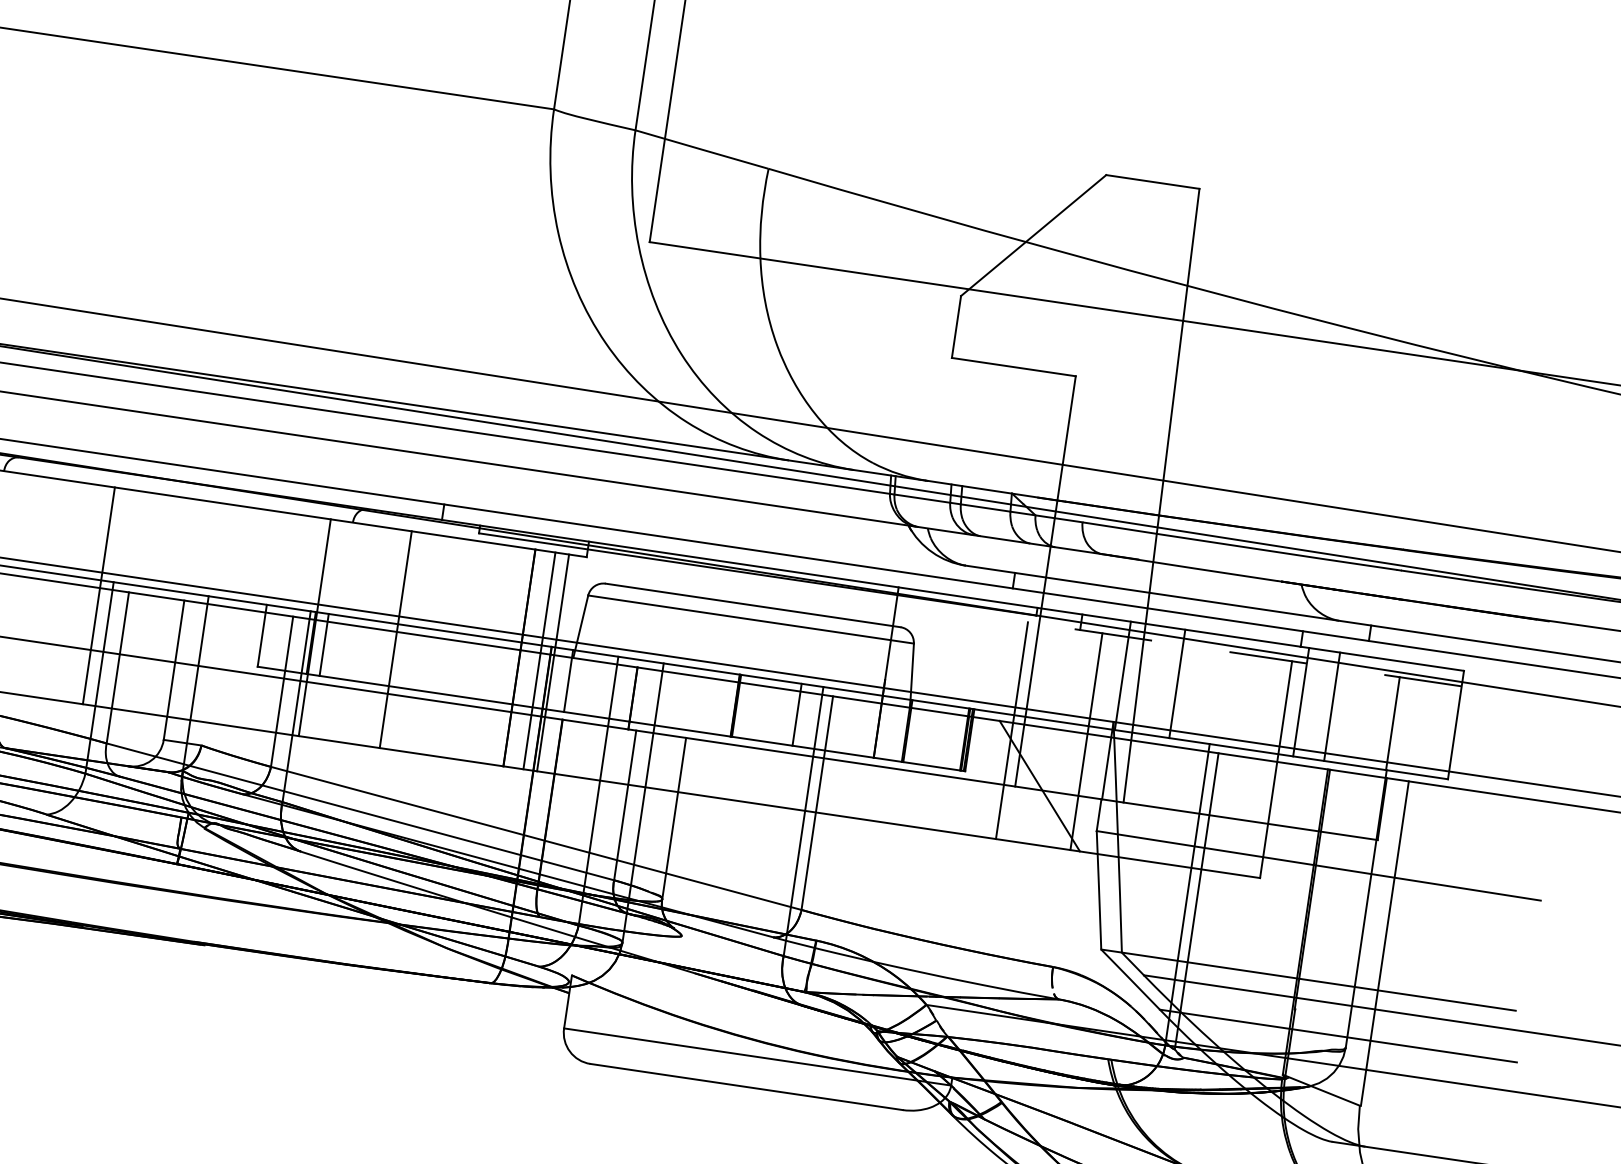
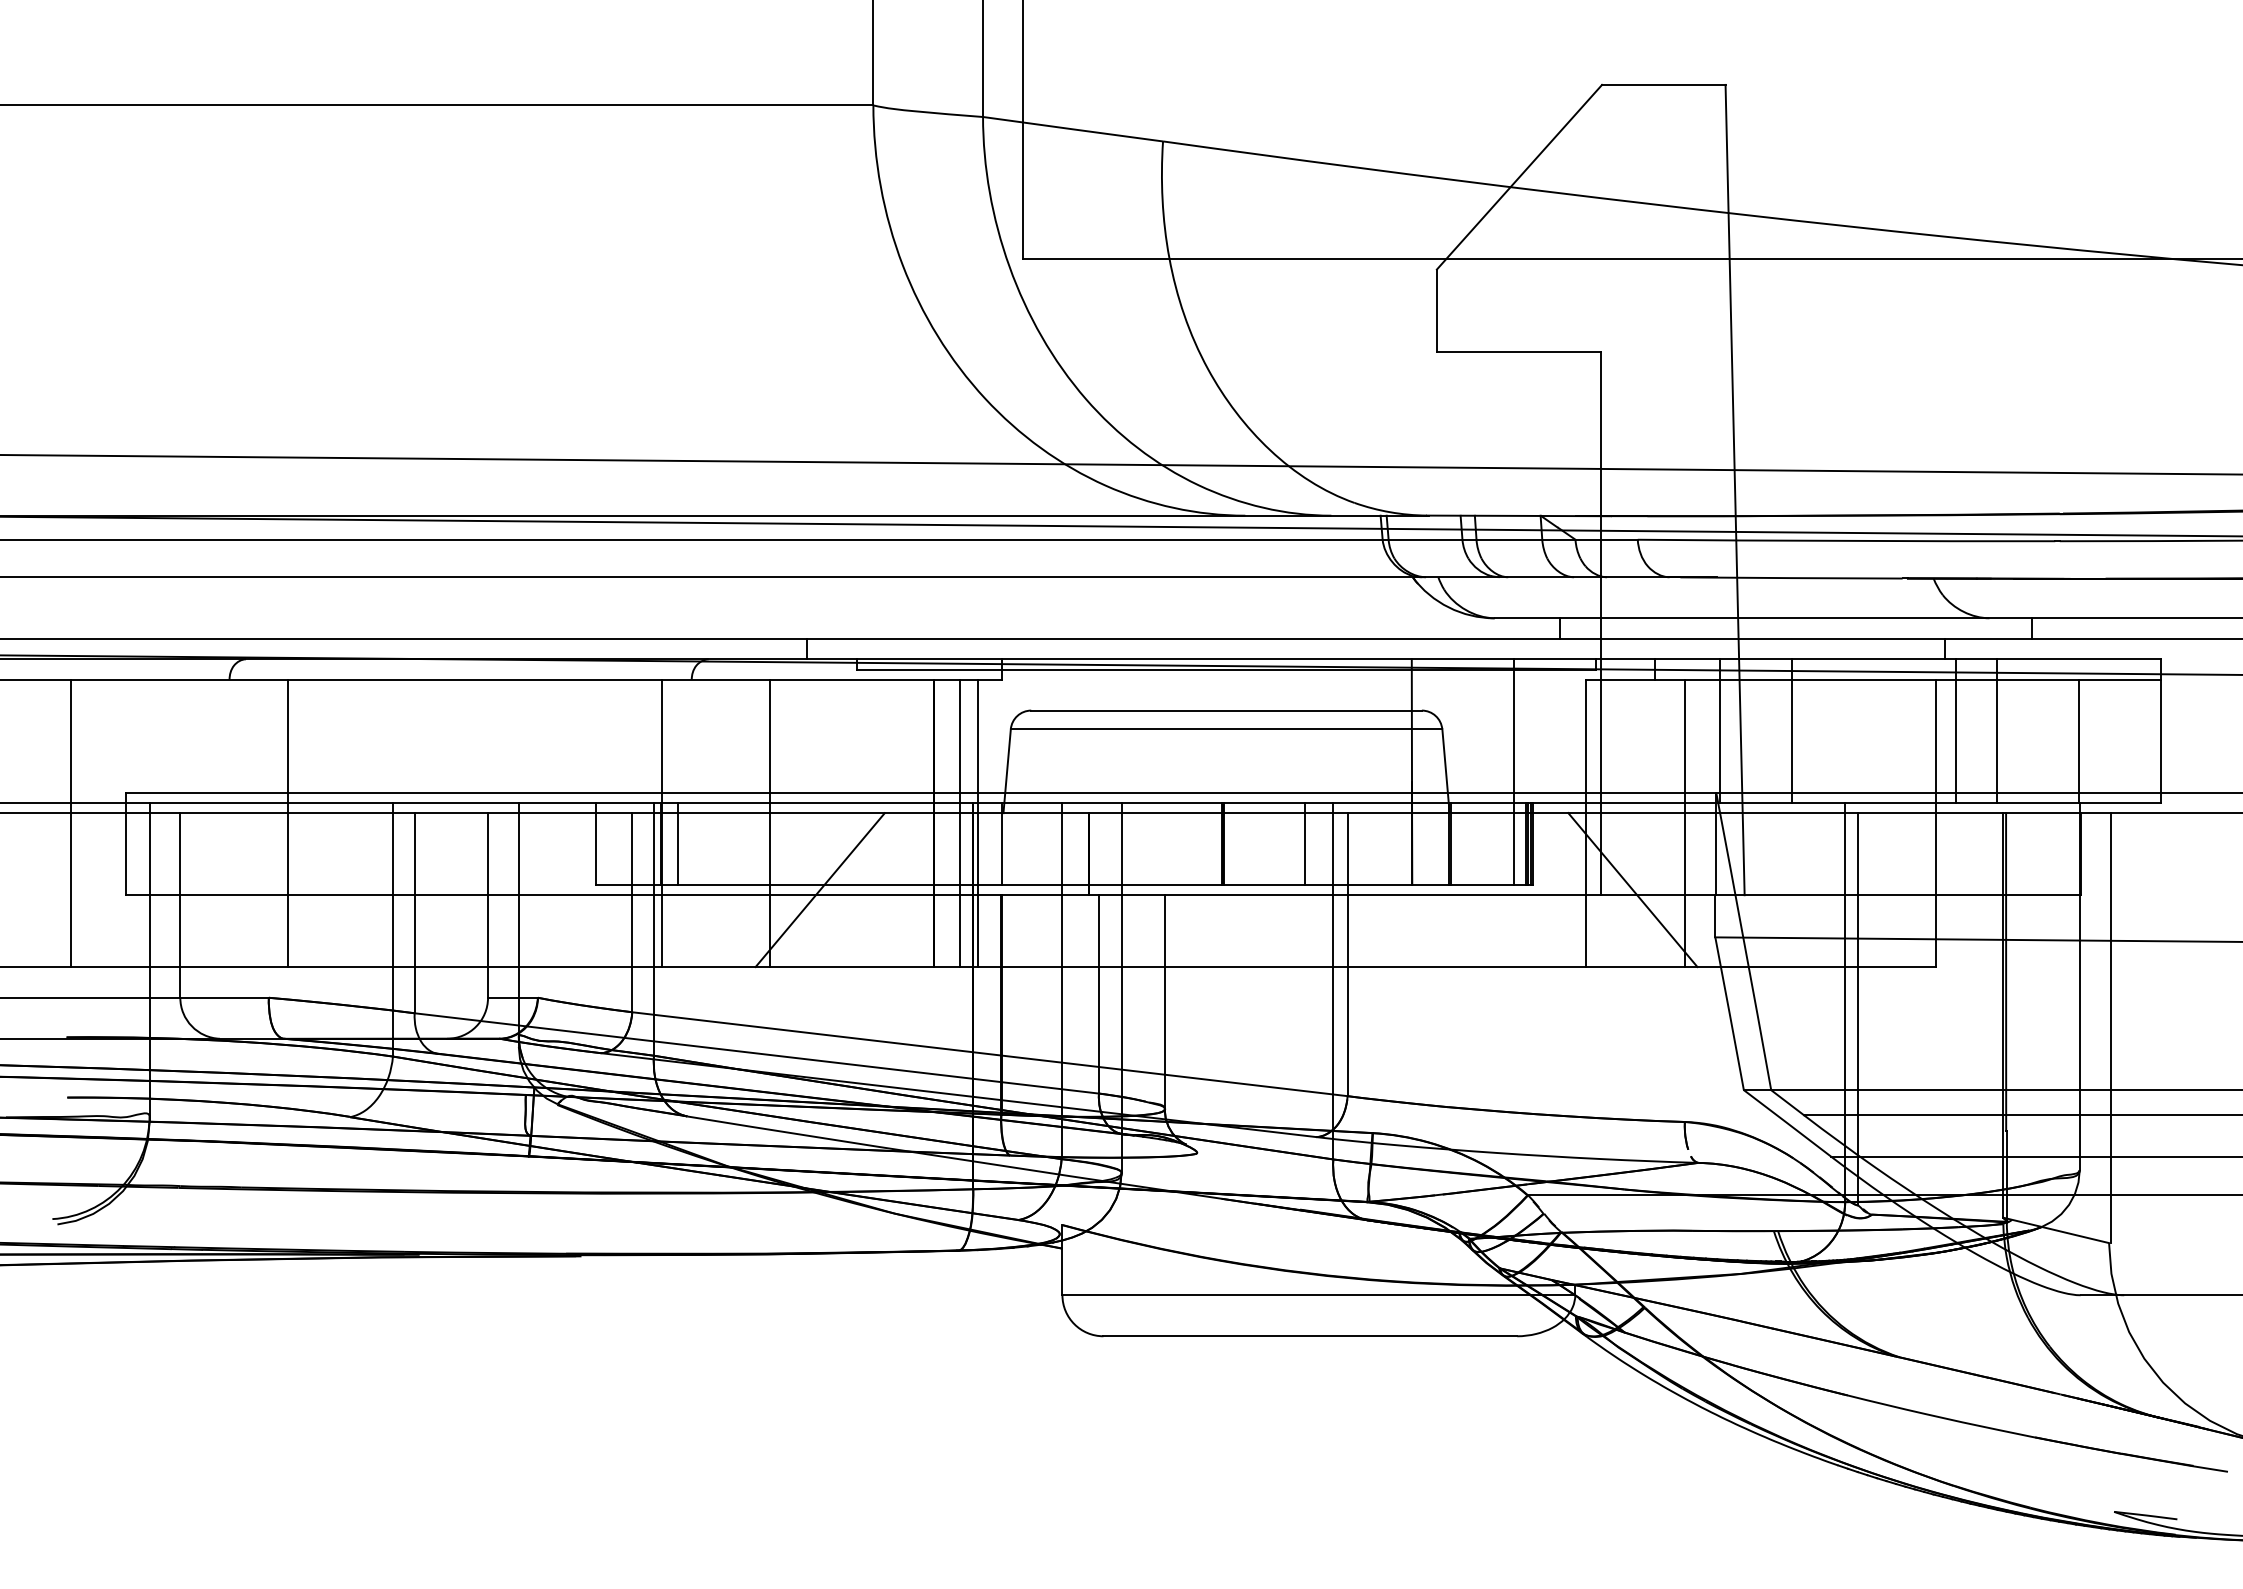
line: (99, 595) -> (288, 823), moved
line: (1244, 654) -> (1873, 679), dashed -> solid
line: (963, 683) -> (1514, 771), added
line: (425, 695) -> (819, 890), added

